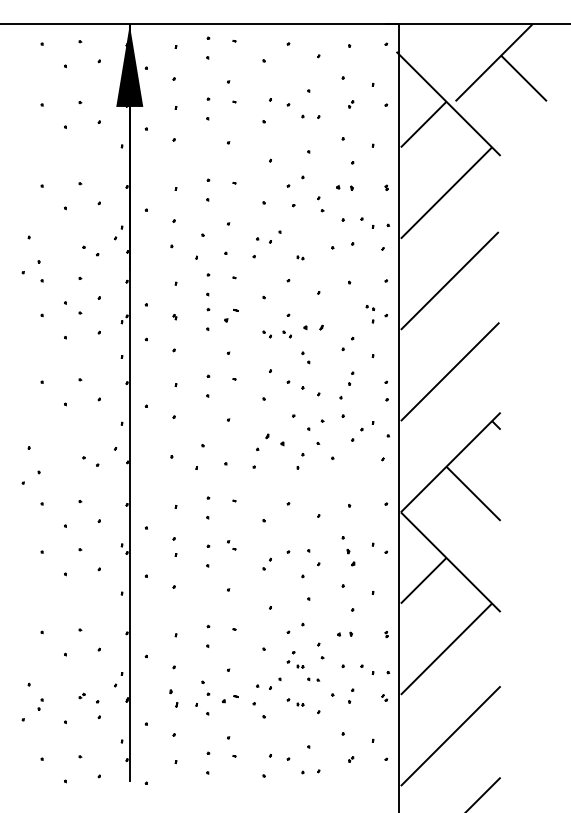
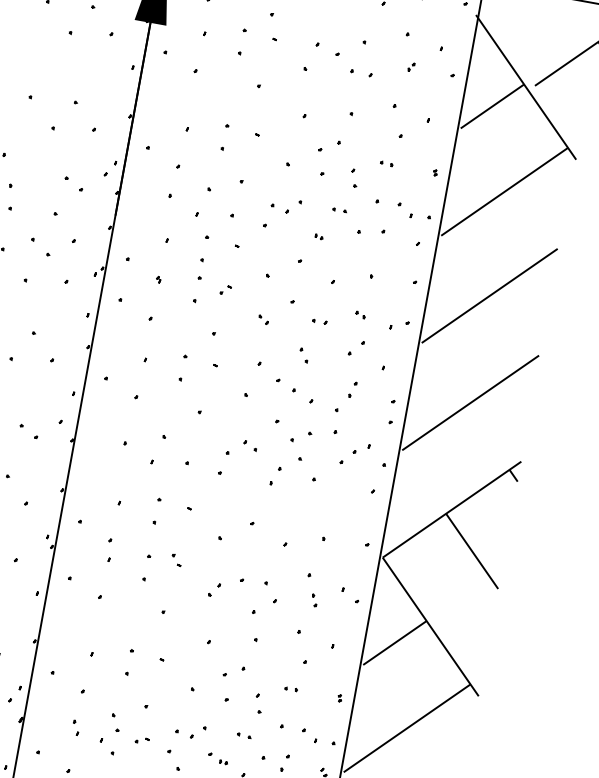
part: (345, 187) -> (387, 163), size x0.62
part: (313, 232) -> (339, 209), added
part: (370, 307) -> (360, 314), moved
part: (231, 315) -> (225, 289), size x0.62
part: (313, 327) -> (319, 321), size x0.62
part: (286, 334) -> (286, 324), removed
part: (275, 440) -> (250, 446), size x0.62
part: (351, 557) -> (314, 600), size x0.62
part: (345, 634) -> (291, 689), size x0.71
part: (295, 664) -> (226, 714), removed
part: (173, 697) -> (75, 726), size x0.71
part: (230, 698) -> (142, 740), size x0.71

